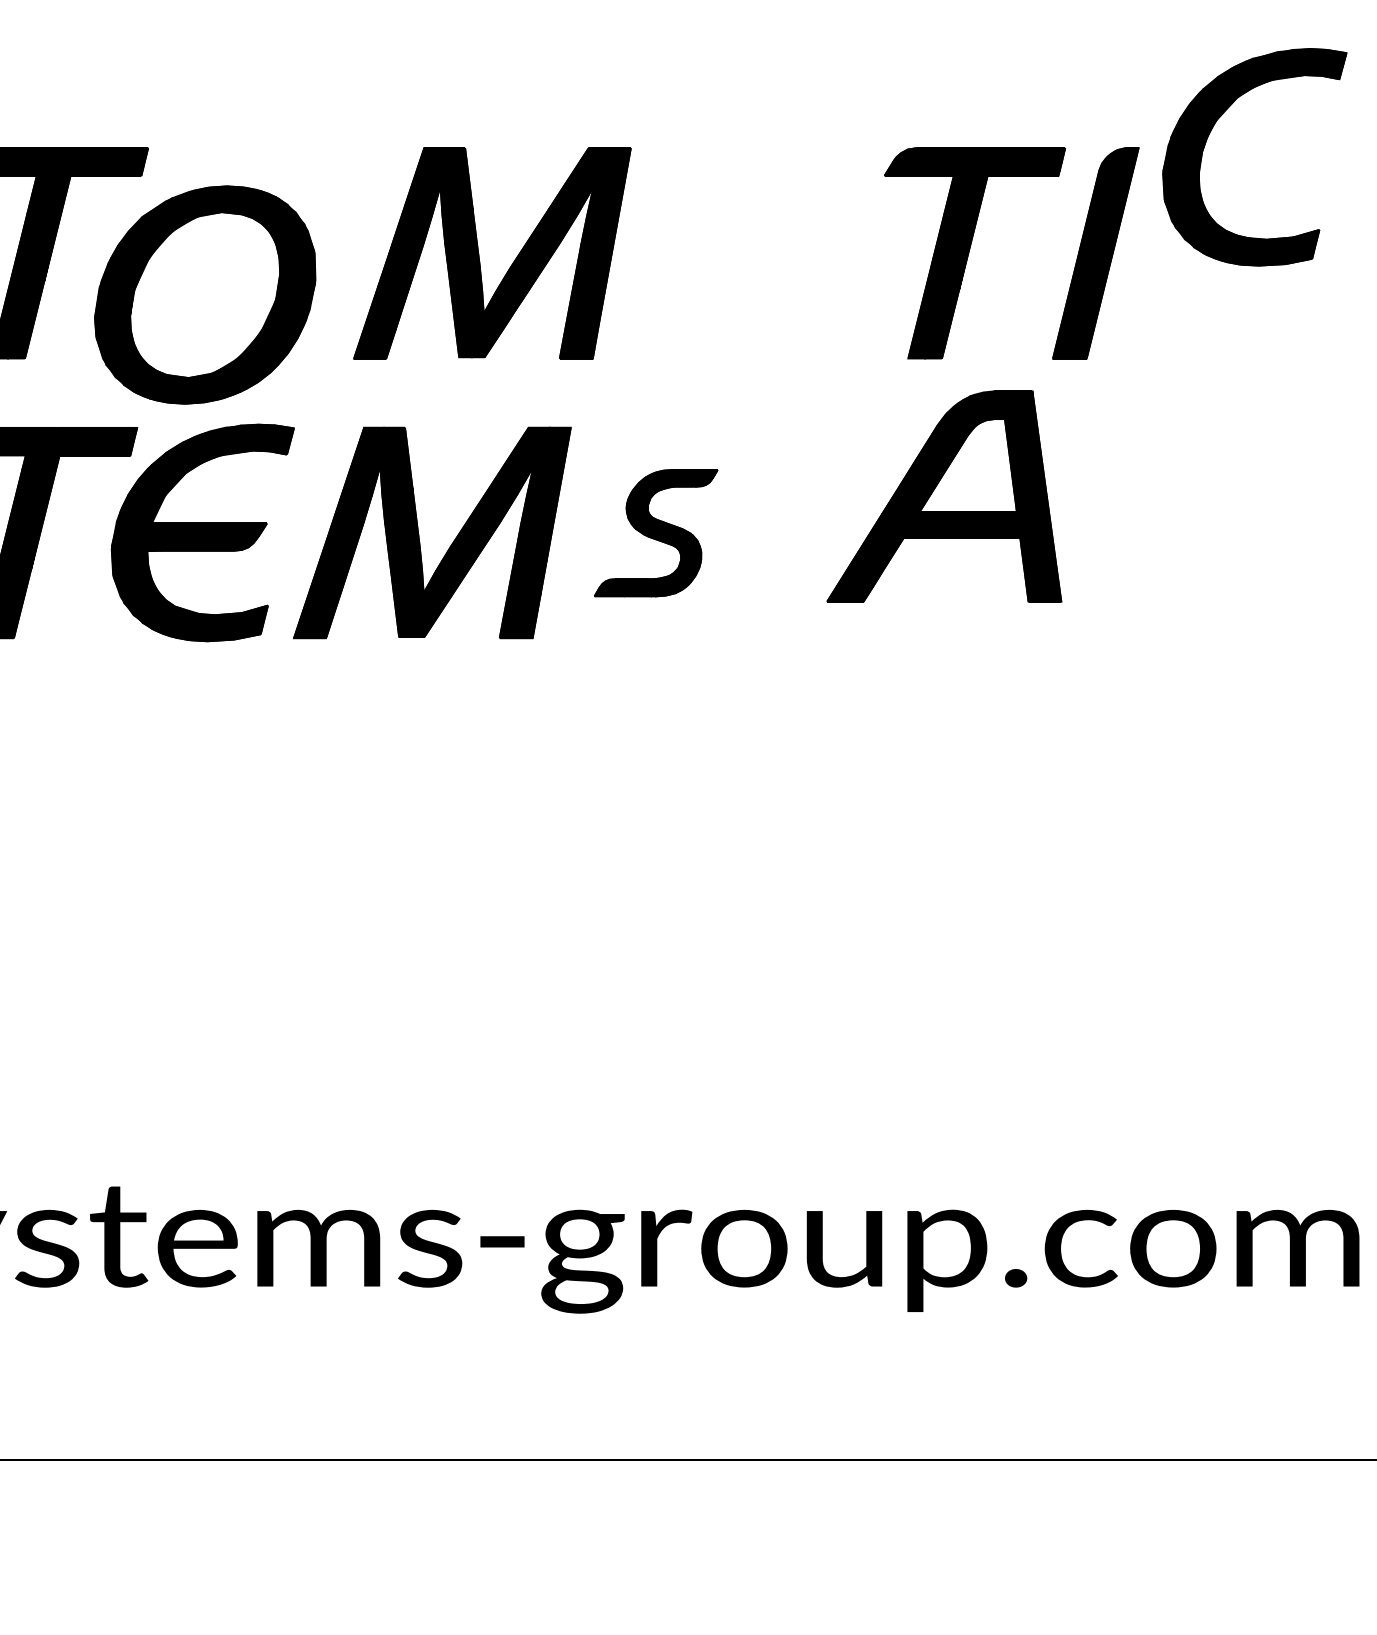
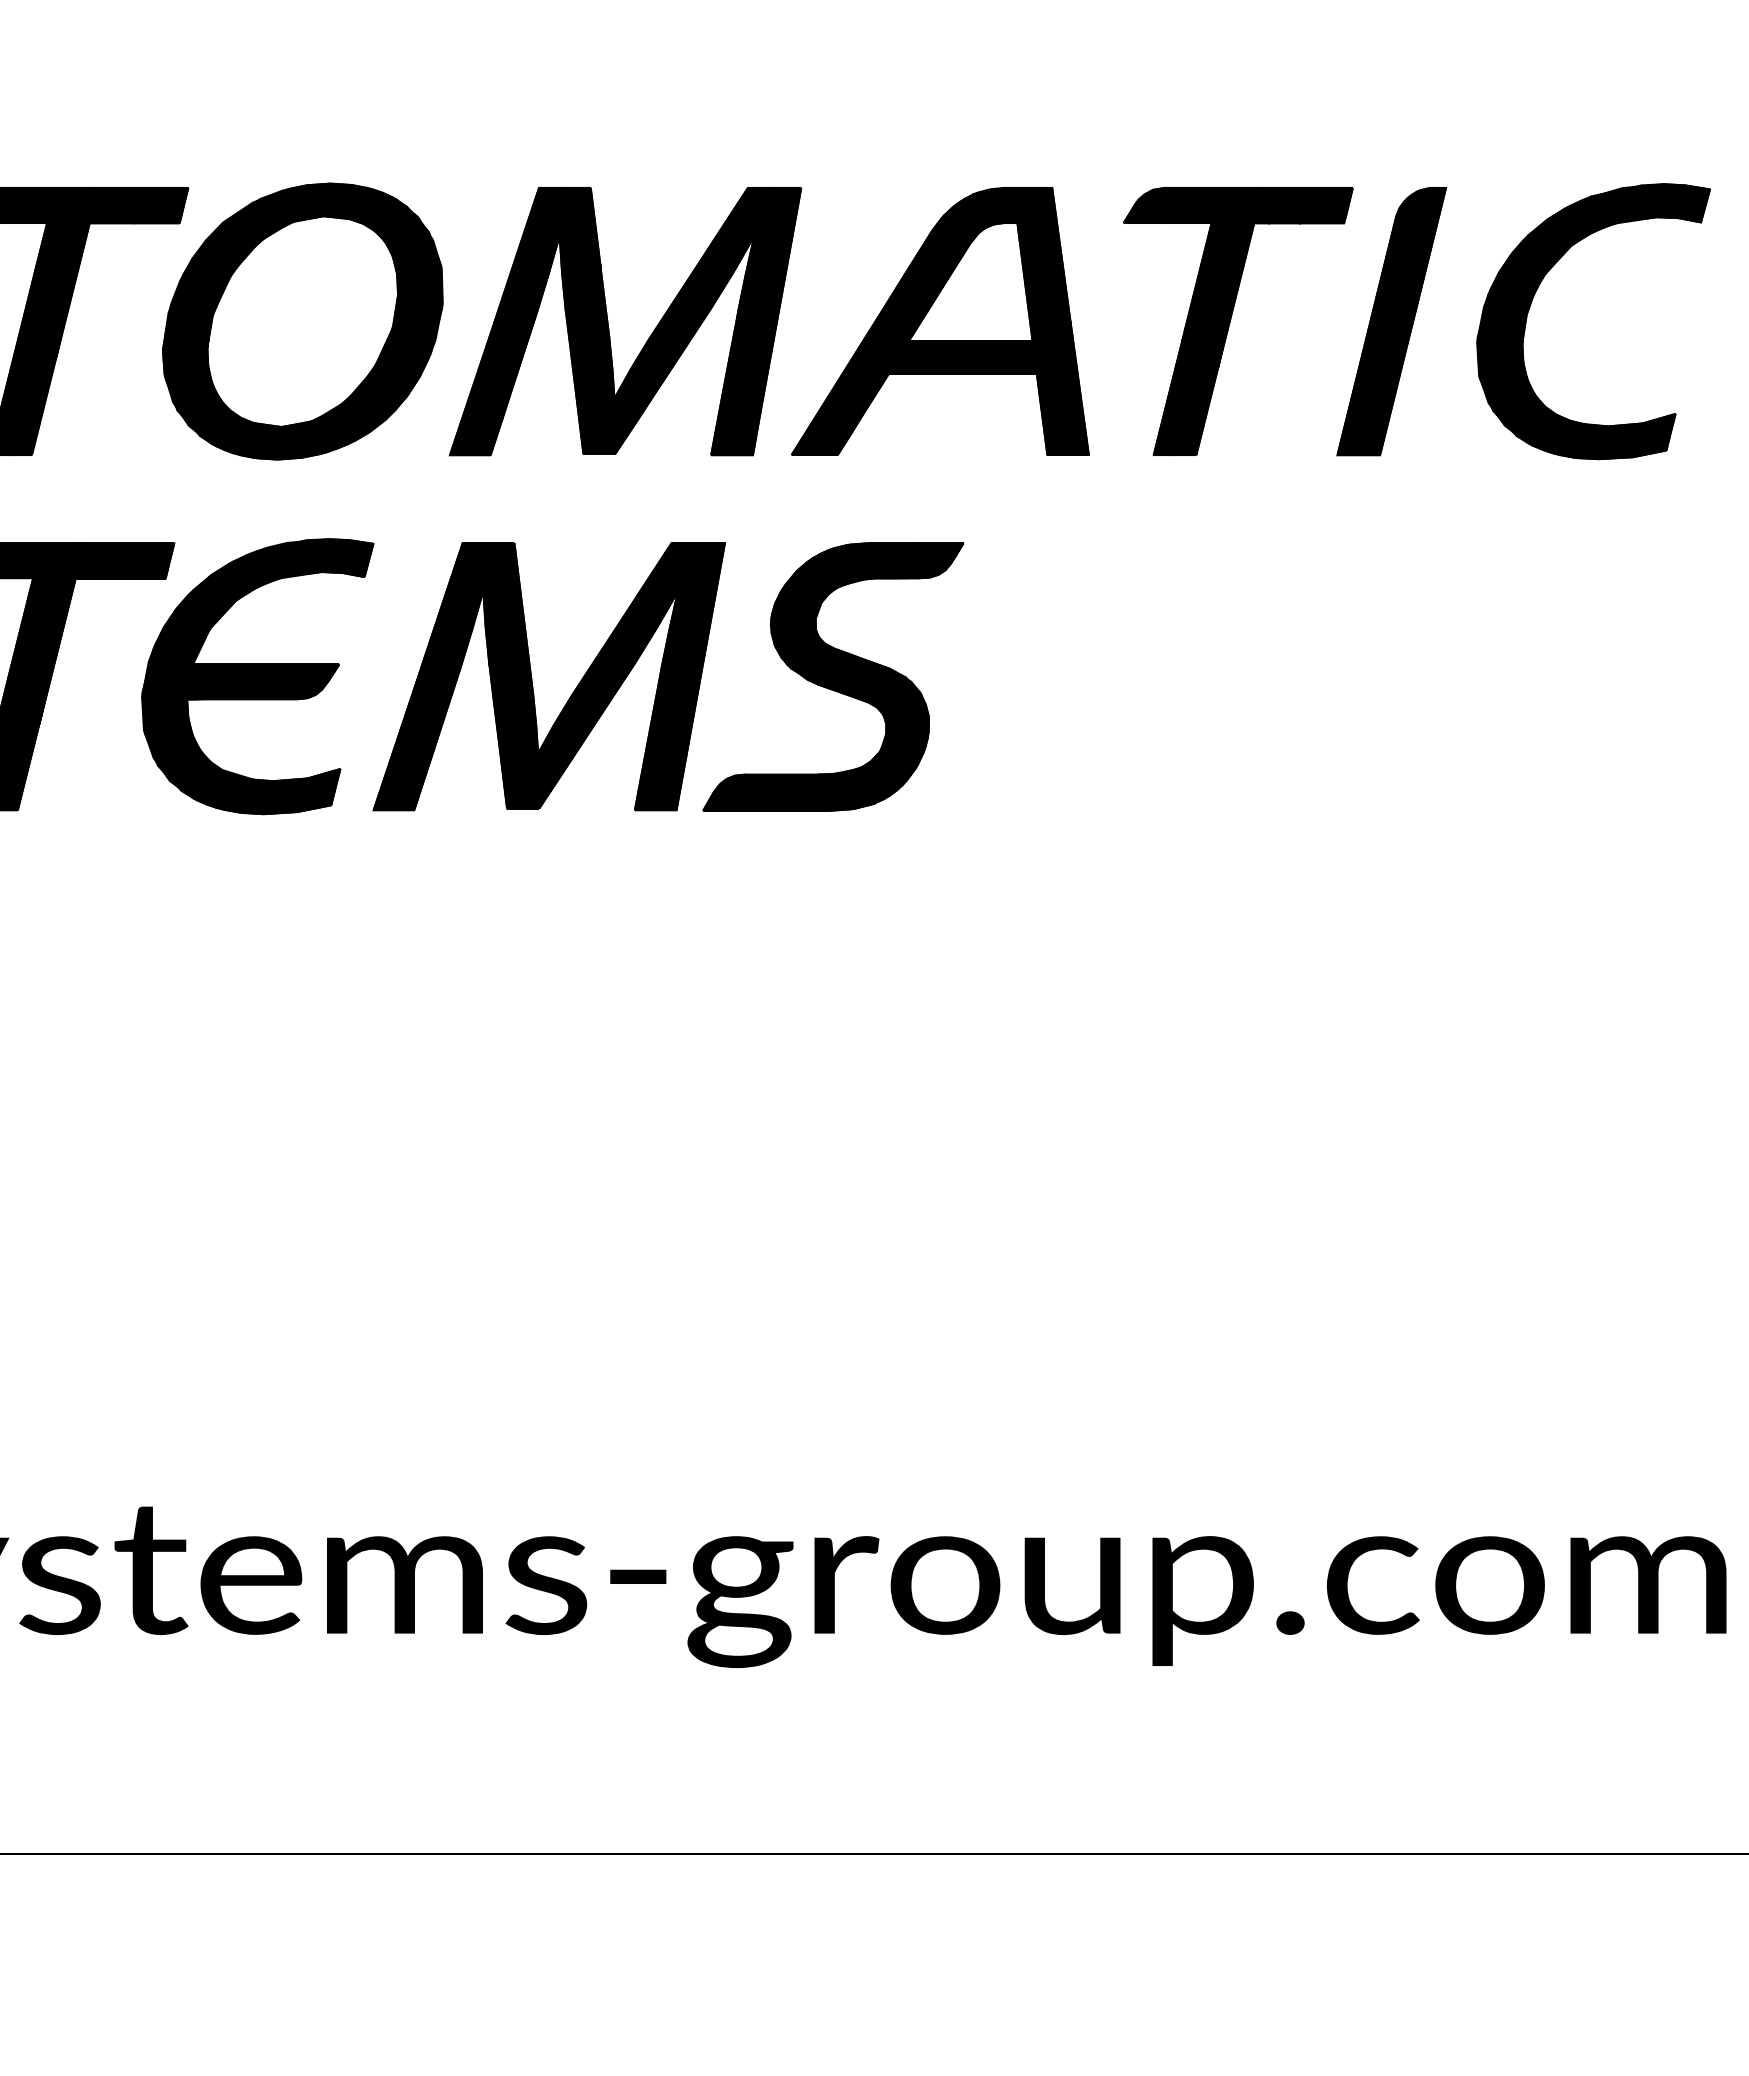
part: (1209, 134) -> (1536, 292), moved
part: (204, 294) -> (302, 321), moved
part: (944, 495) -> (940, 320), moved
part: (656, 532) -> (833, 676), size x1.67

